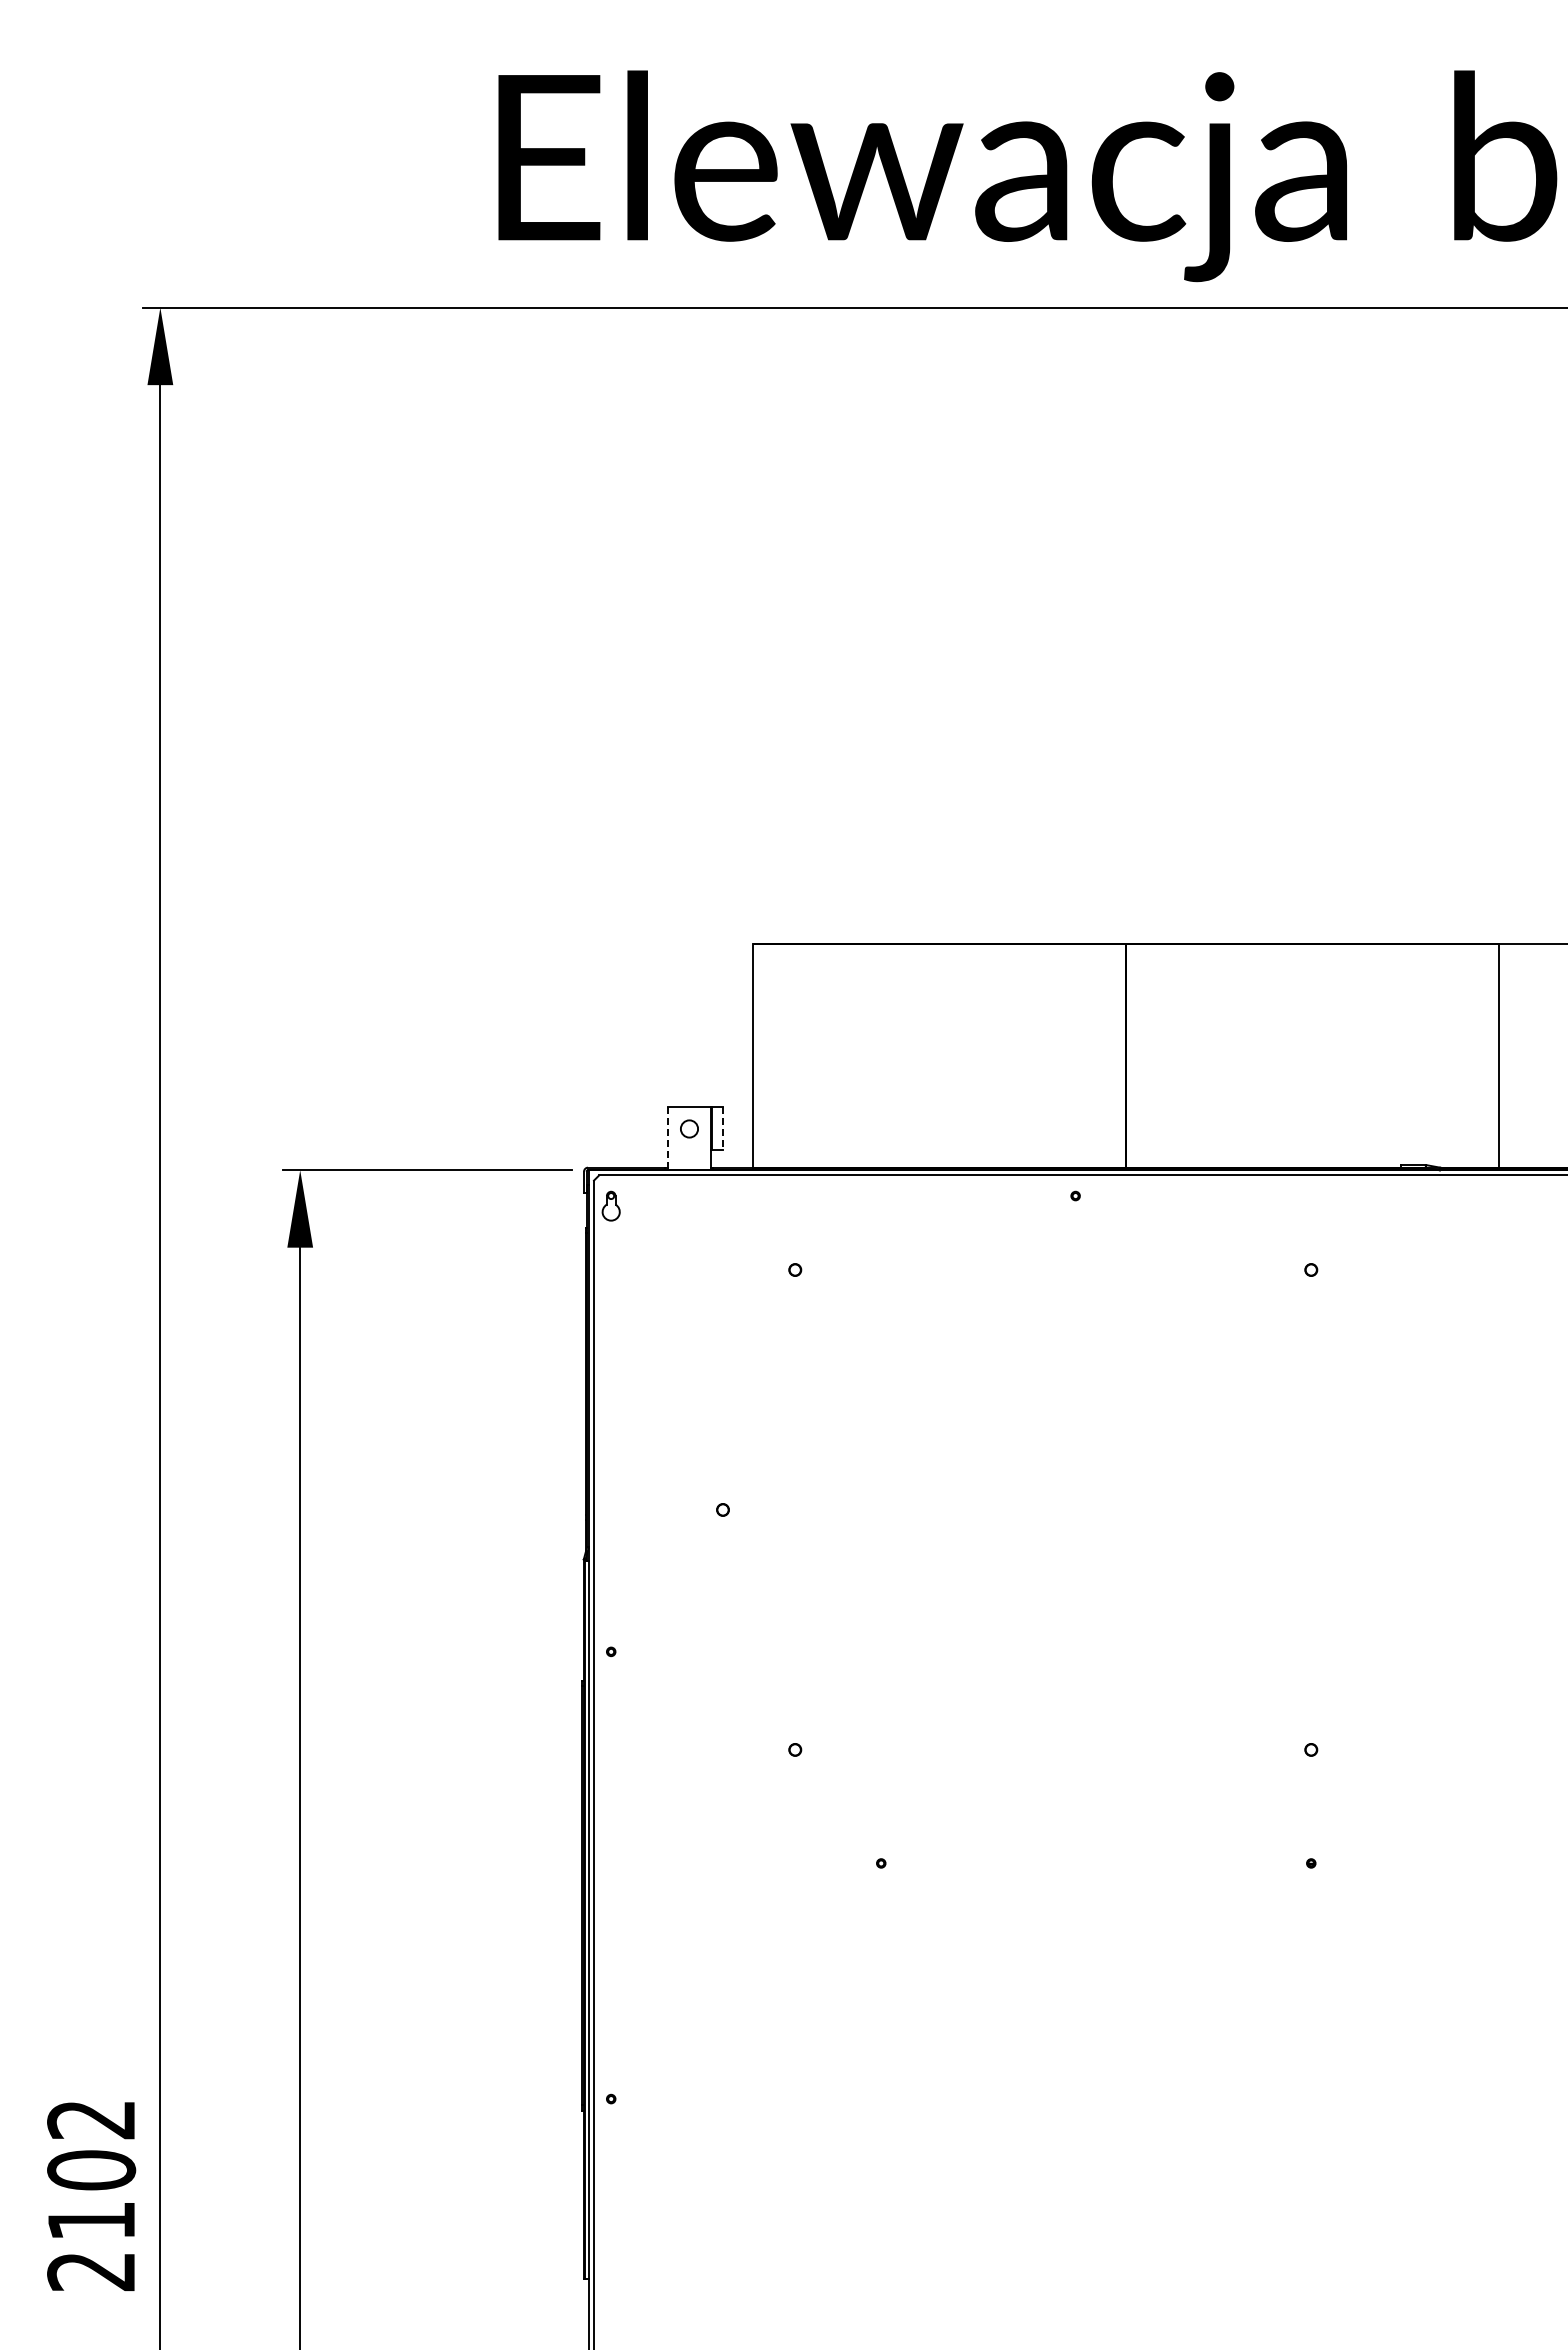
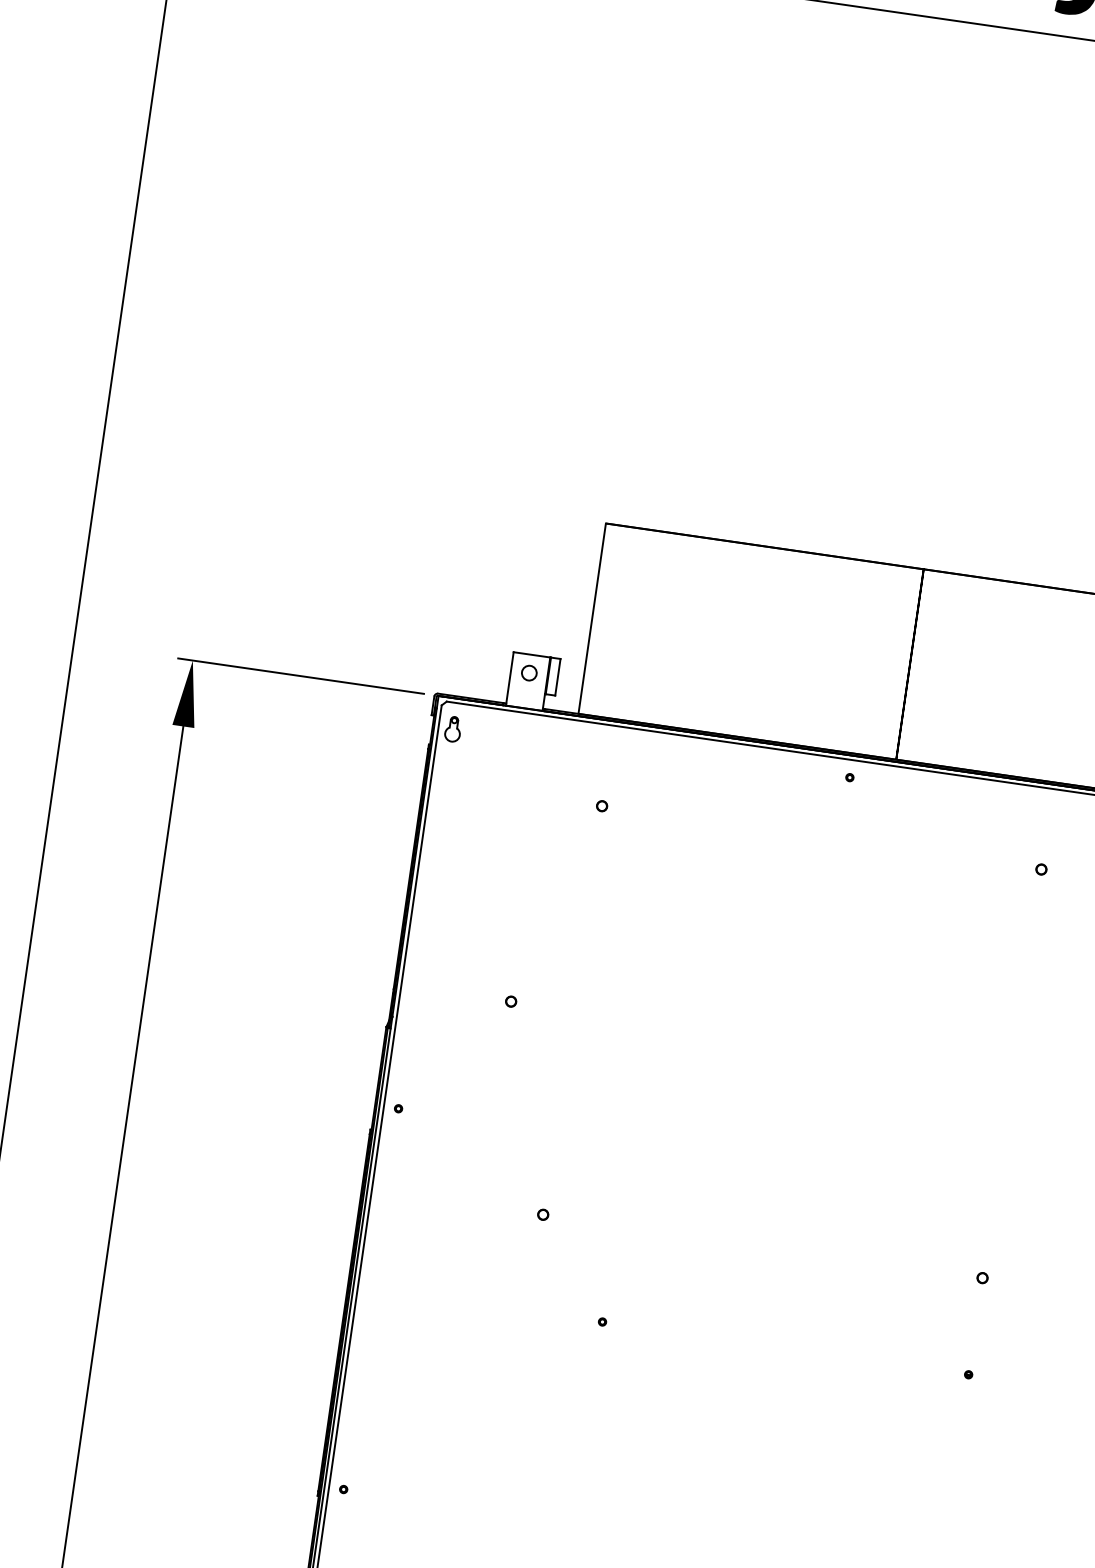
line: (723, 1128) -> (558, 676), dashed -> solid
line: (667, 1139) -> (509, 679), dashed -> solid

